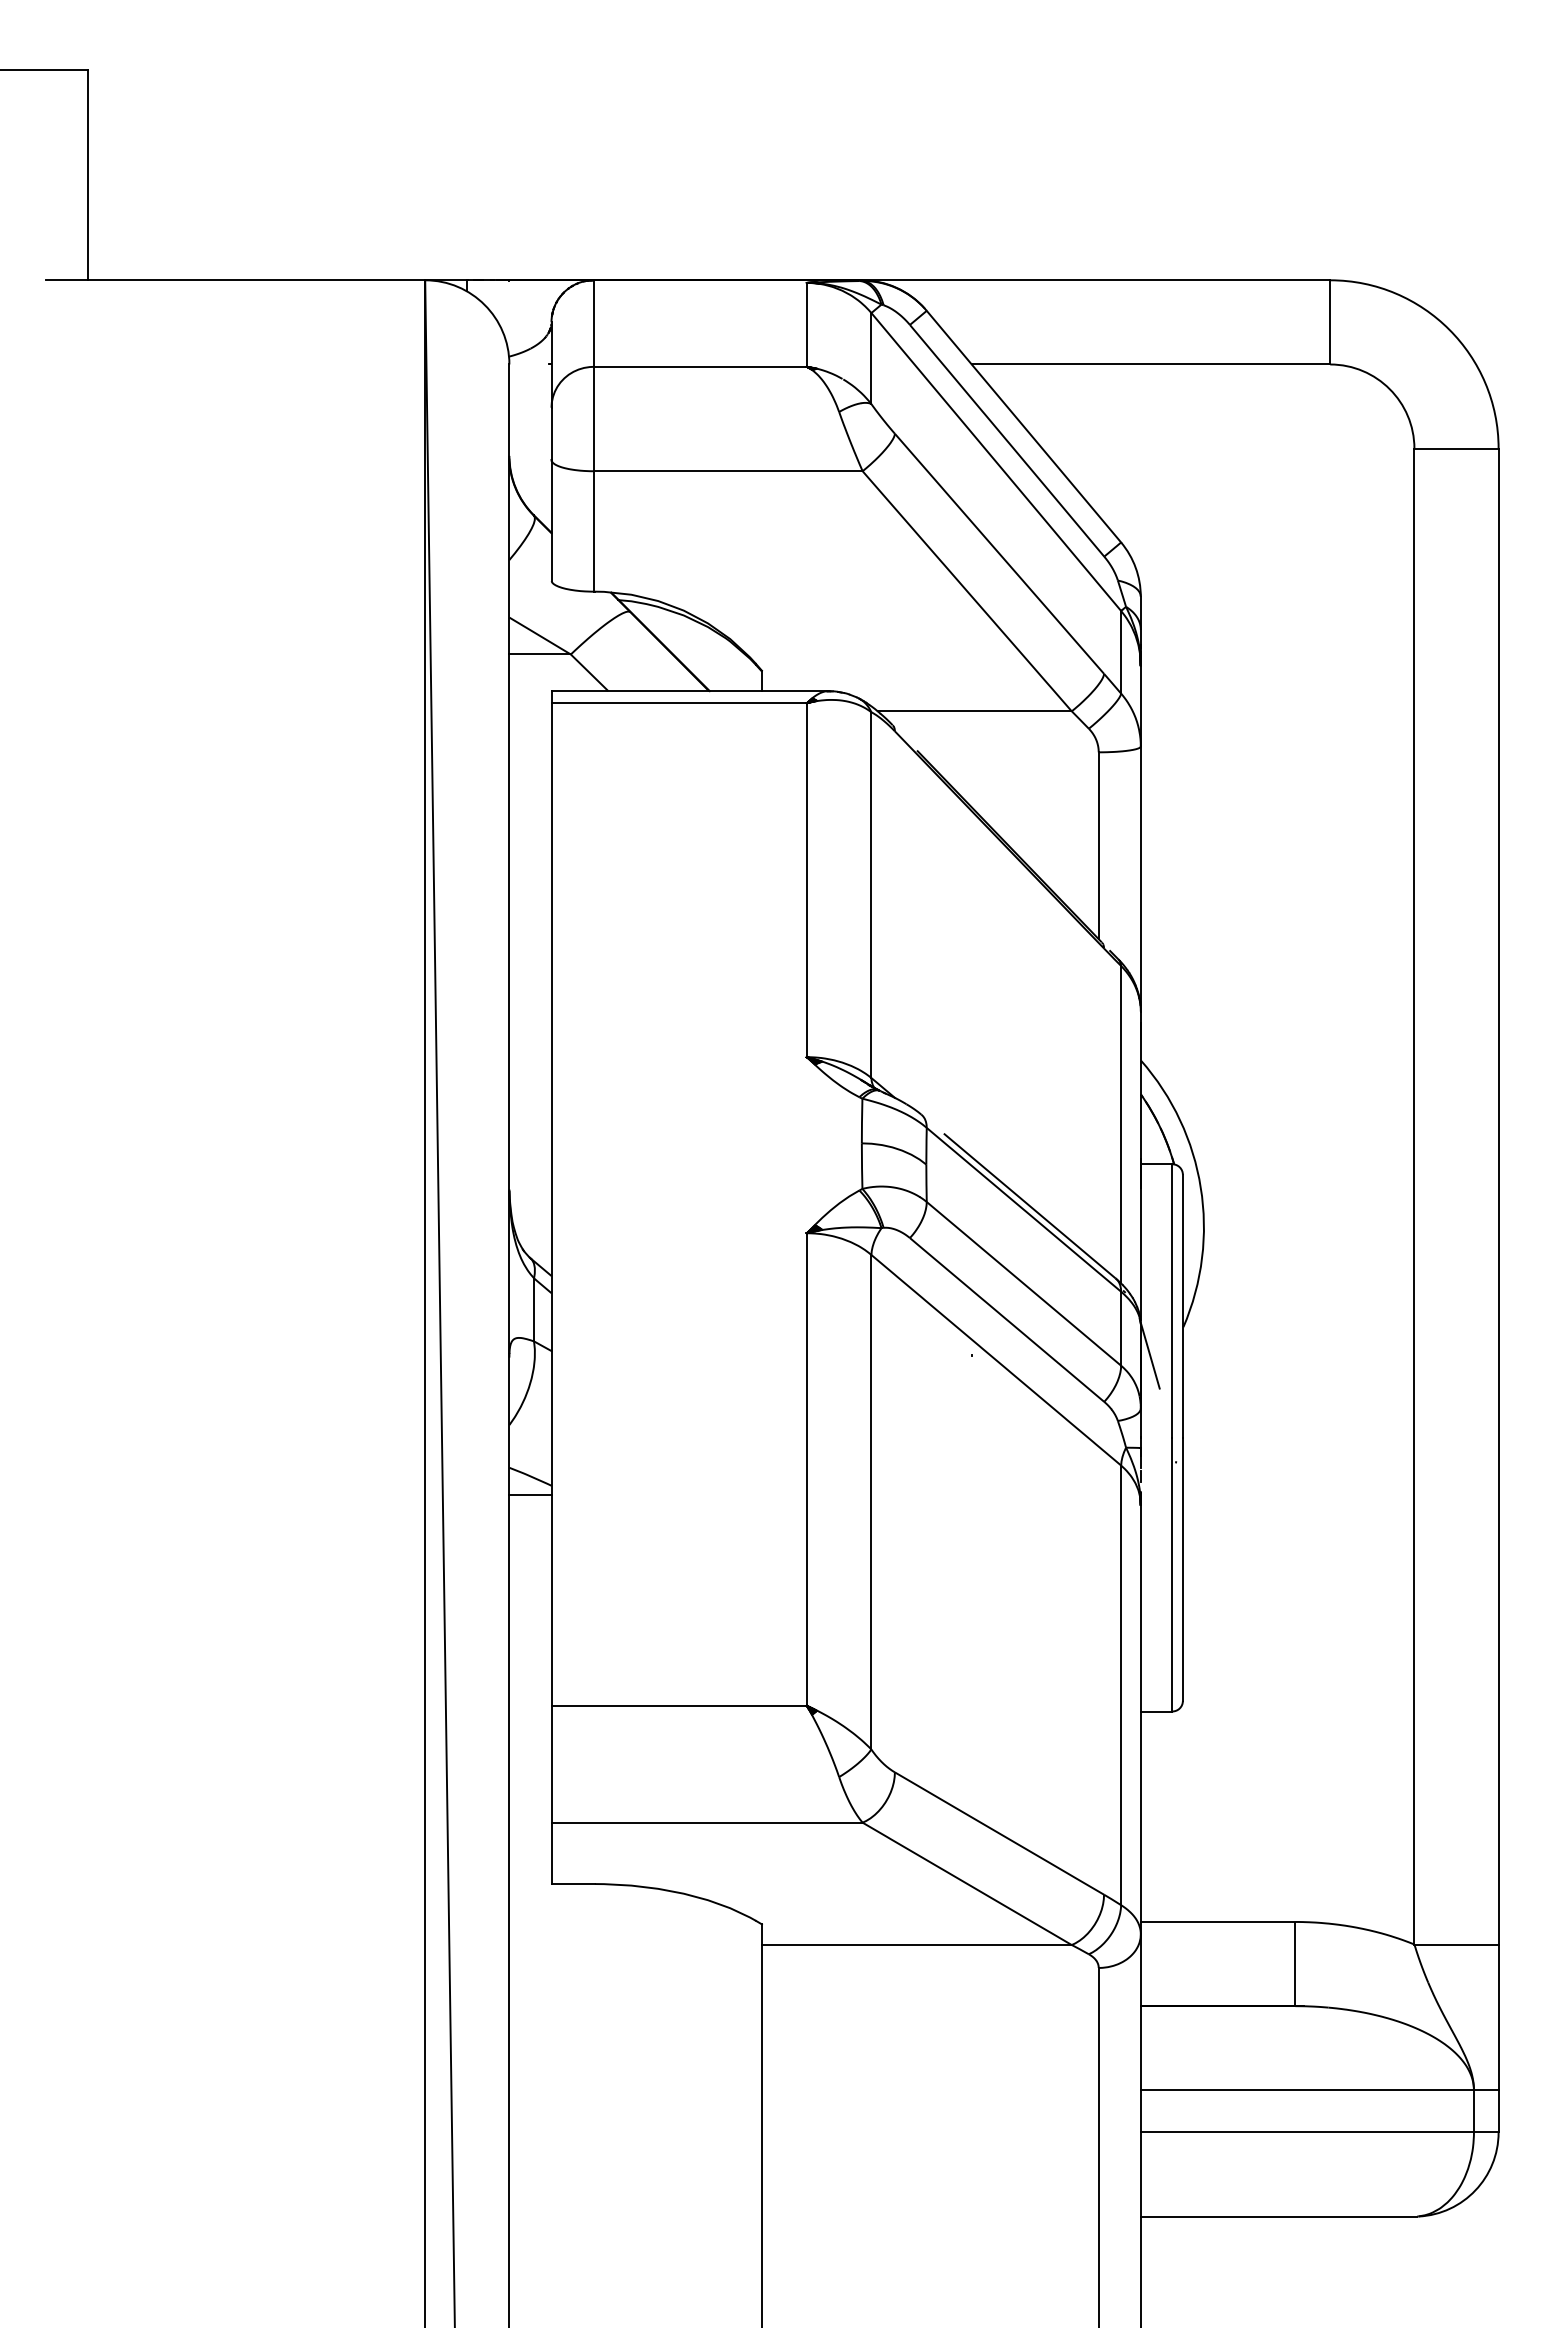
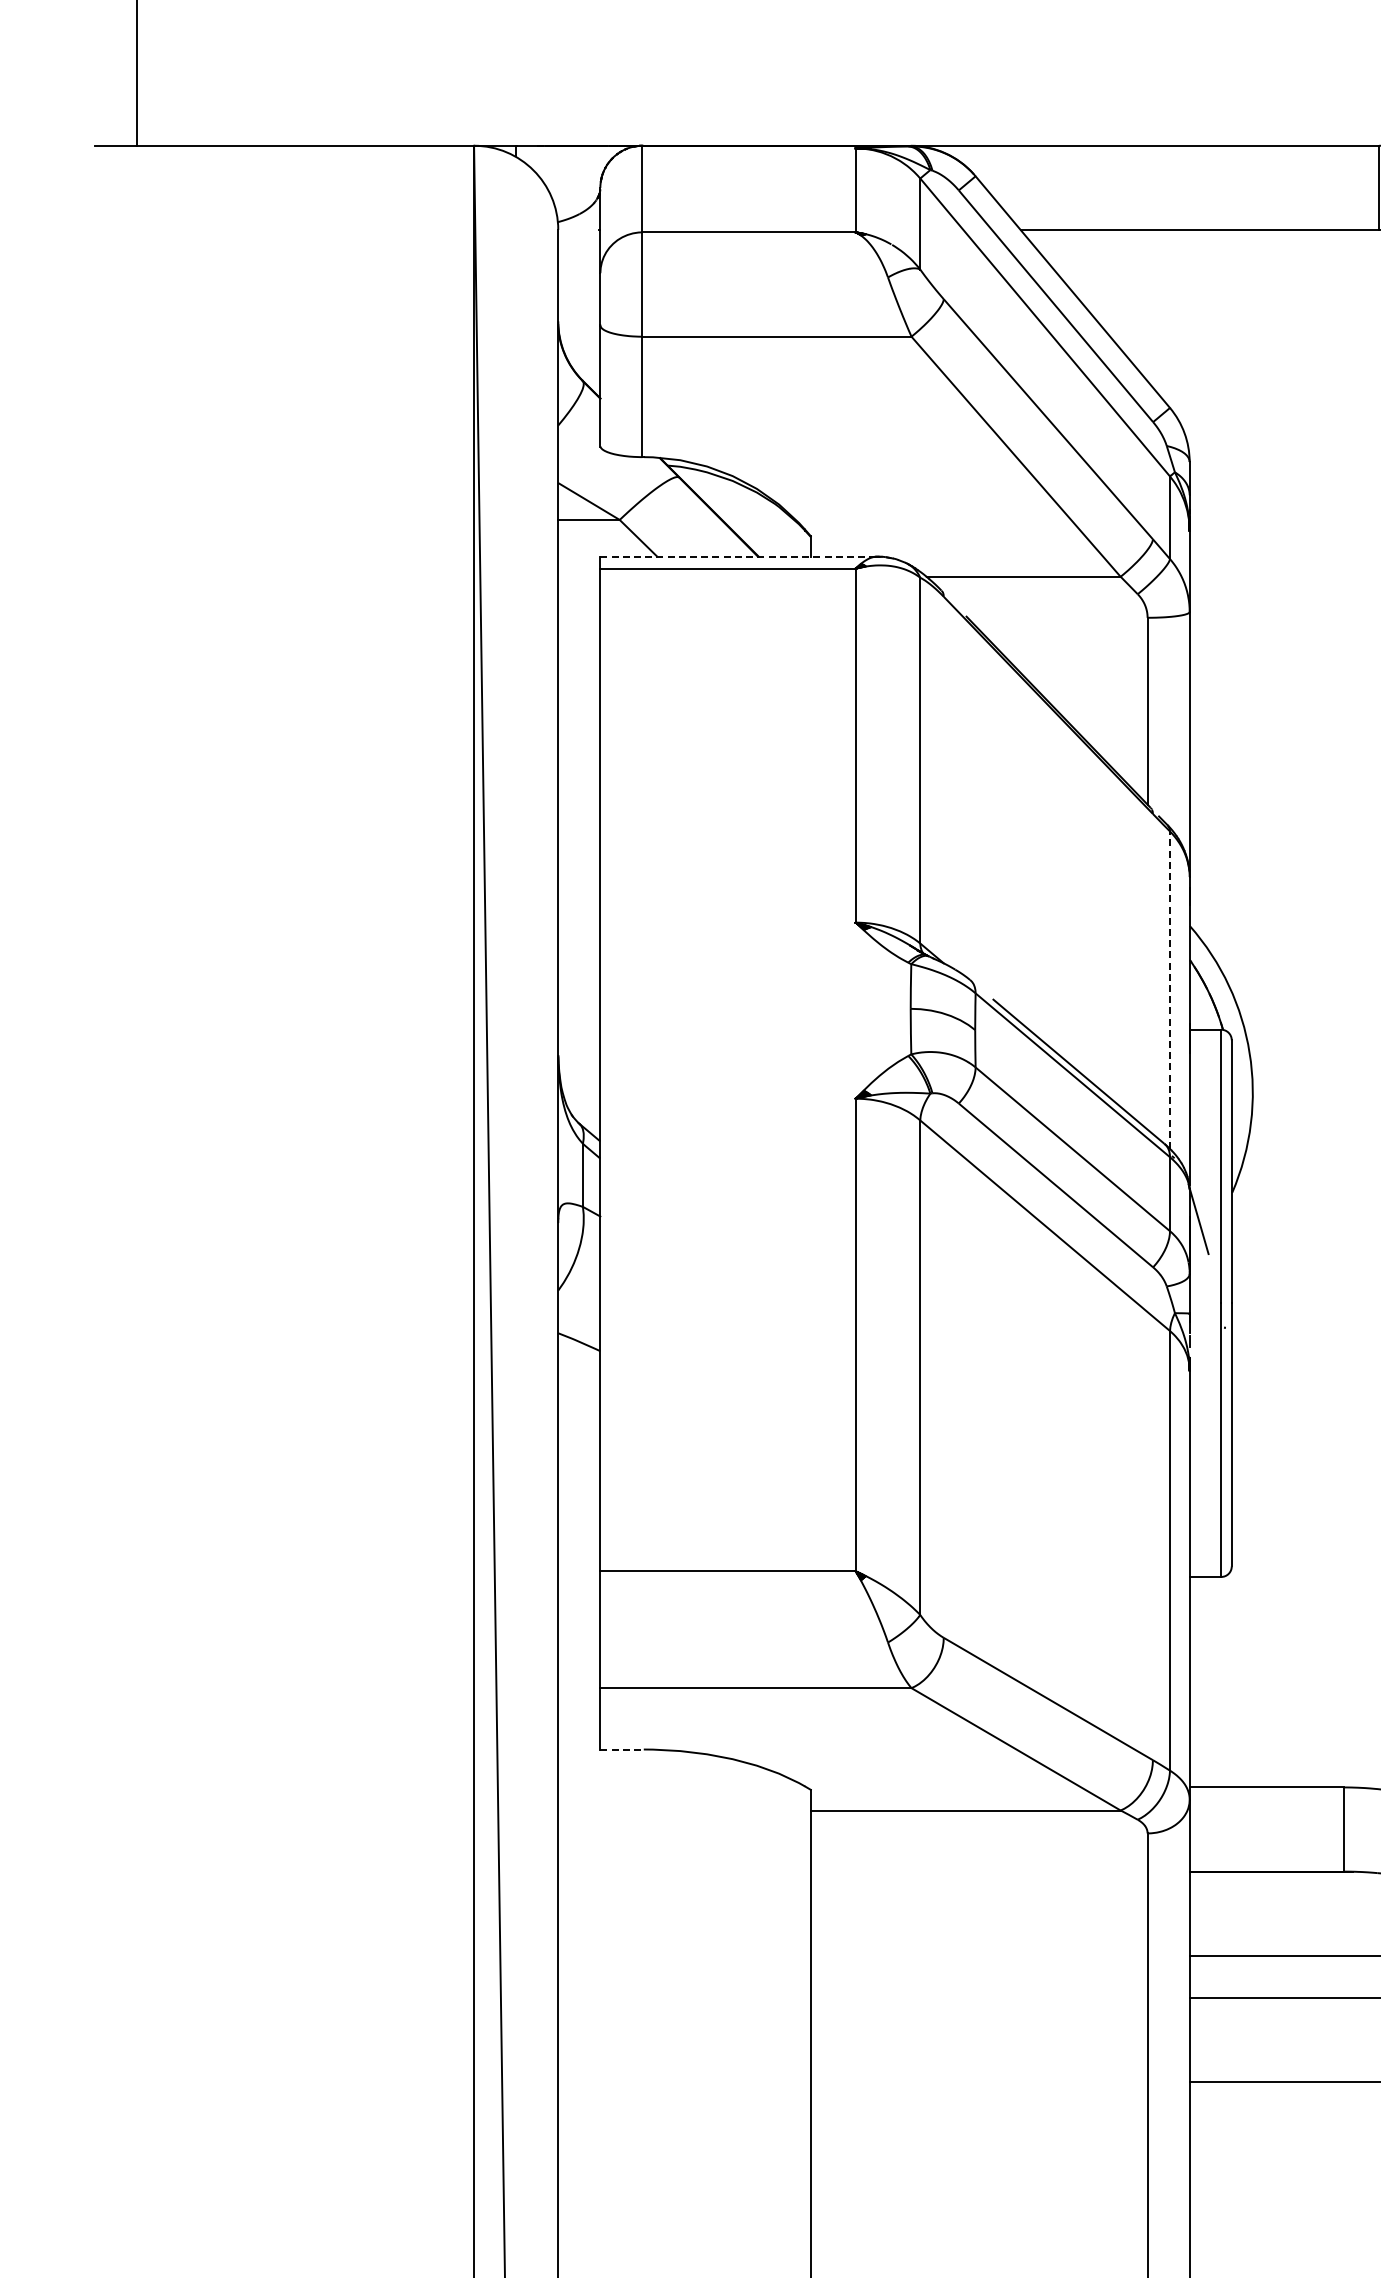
line: (690, 691) -> (739, 556), solid -> dashed
line: (1121, 1124) -> (1170, 989), solid -> dashed
line: (530, 1495) -> (579, 1360), removed
line: (573, 1884) -> (622, 1749), solid -> dashed

